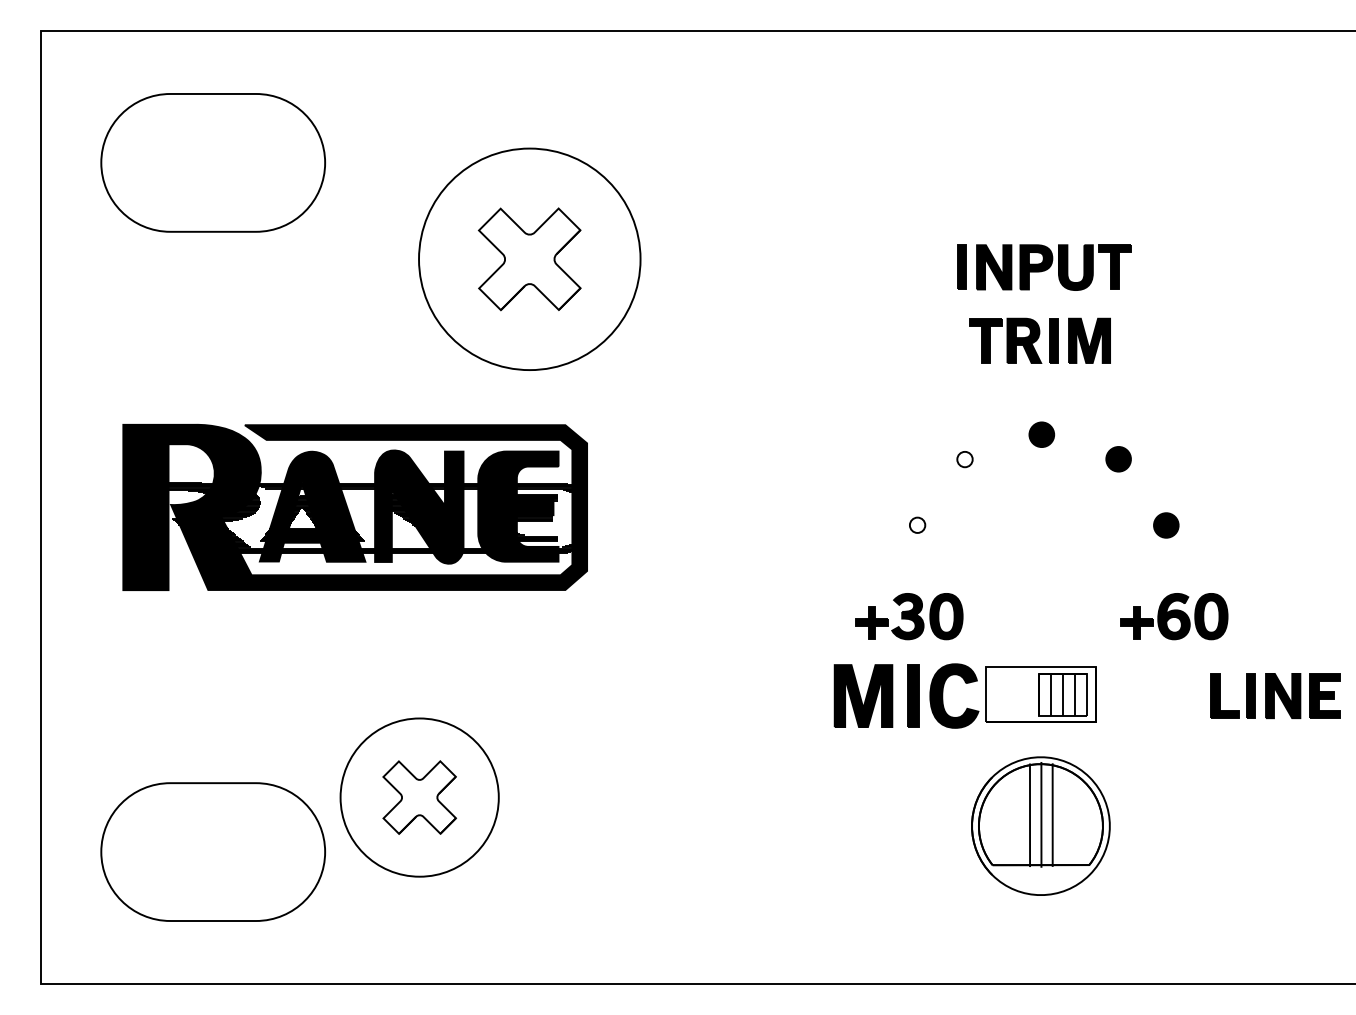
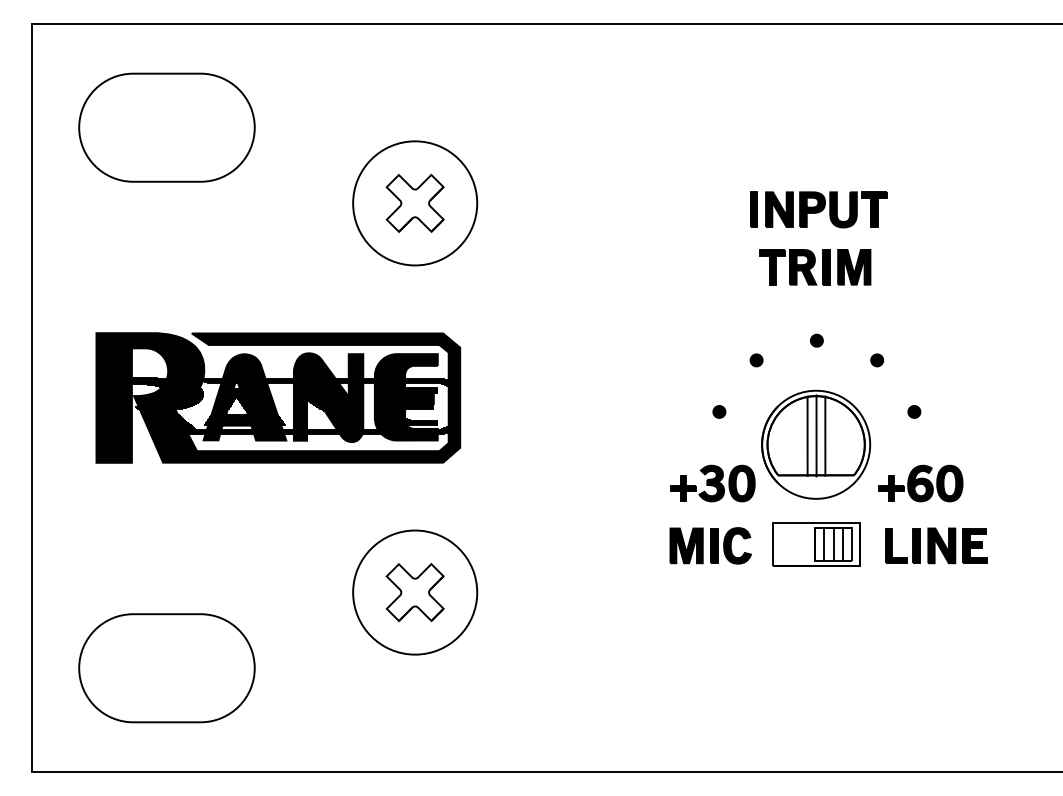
part: (529, 259) -> (415, 203), size x0.71
part: (1041, 433) -> (816, 339), size x0.62
fill: (964, 459) -> (756, 360), added
part: (1118, 459) -> (876, 360), size x0.62
fill: (917, 524) -> (719, 411), added
part: (1165, 524) -> (913, 411), size x0.62
part: (906, 695) -> (710, 545), size x0.71
part: (1275, 696) -> (935, 546), moved
part: (419, 797) -> (415, 592), moved
part: (1040, 825) -> (815, 444), moved

